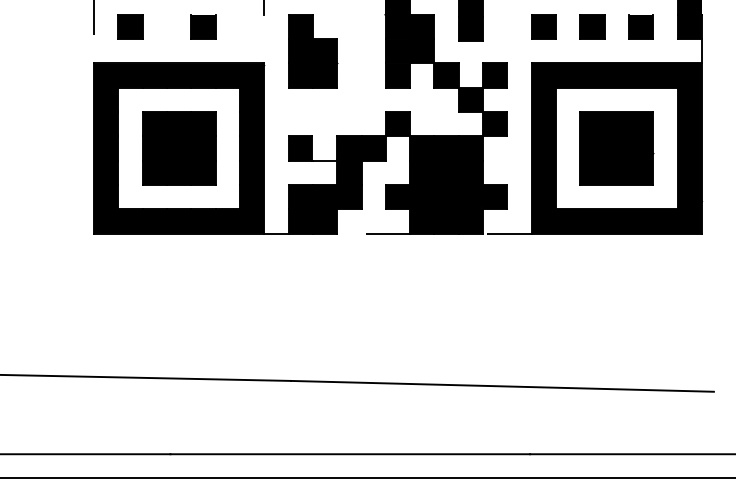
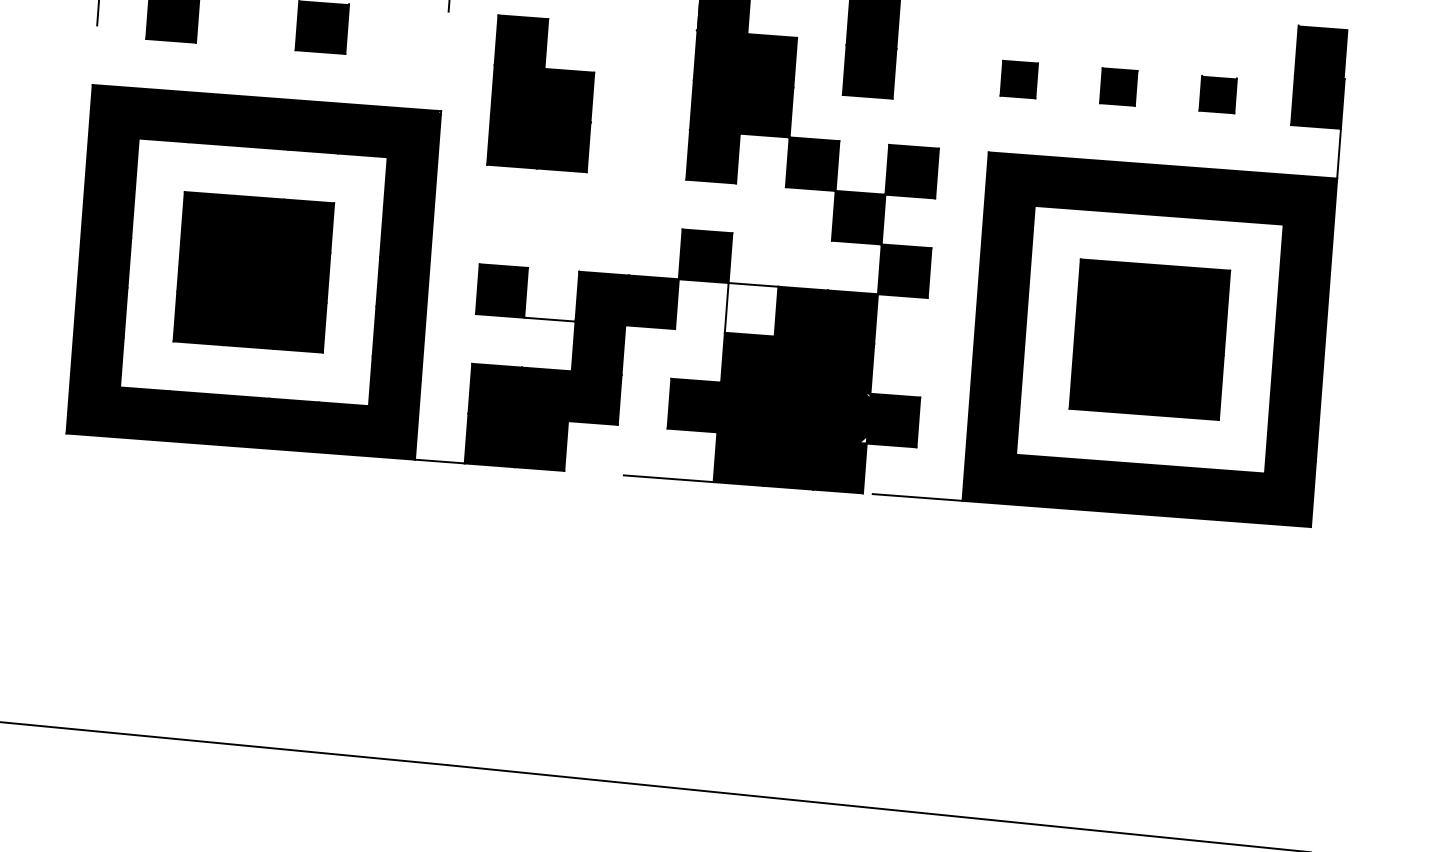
part: (543, 26) -> (1018, 78), size x0.7
part: (592, 26) -> (1118, 86), size x0.7
part: (640, 26) -> (1216, 93), size x0.7
fill: (422, 148) -> (752, 309), removed

